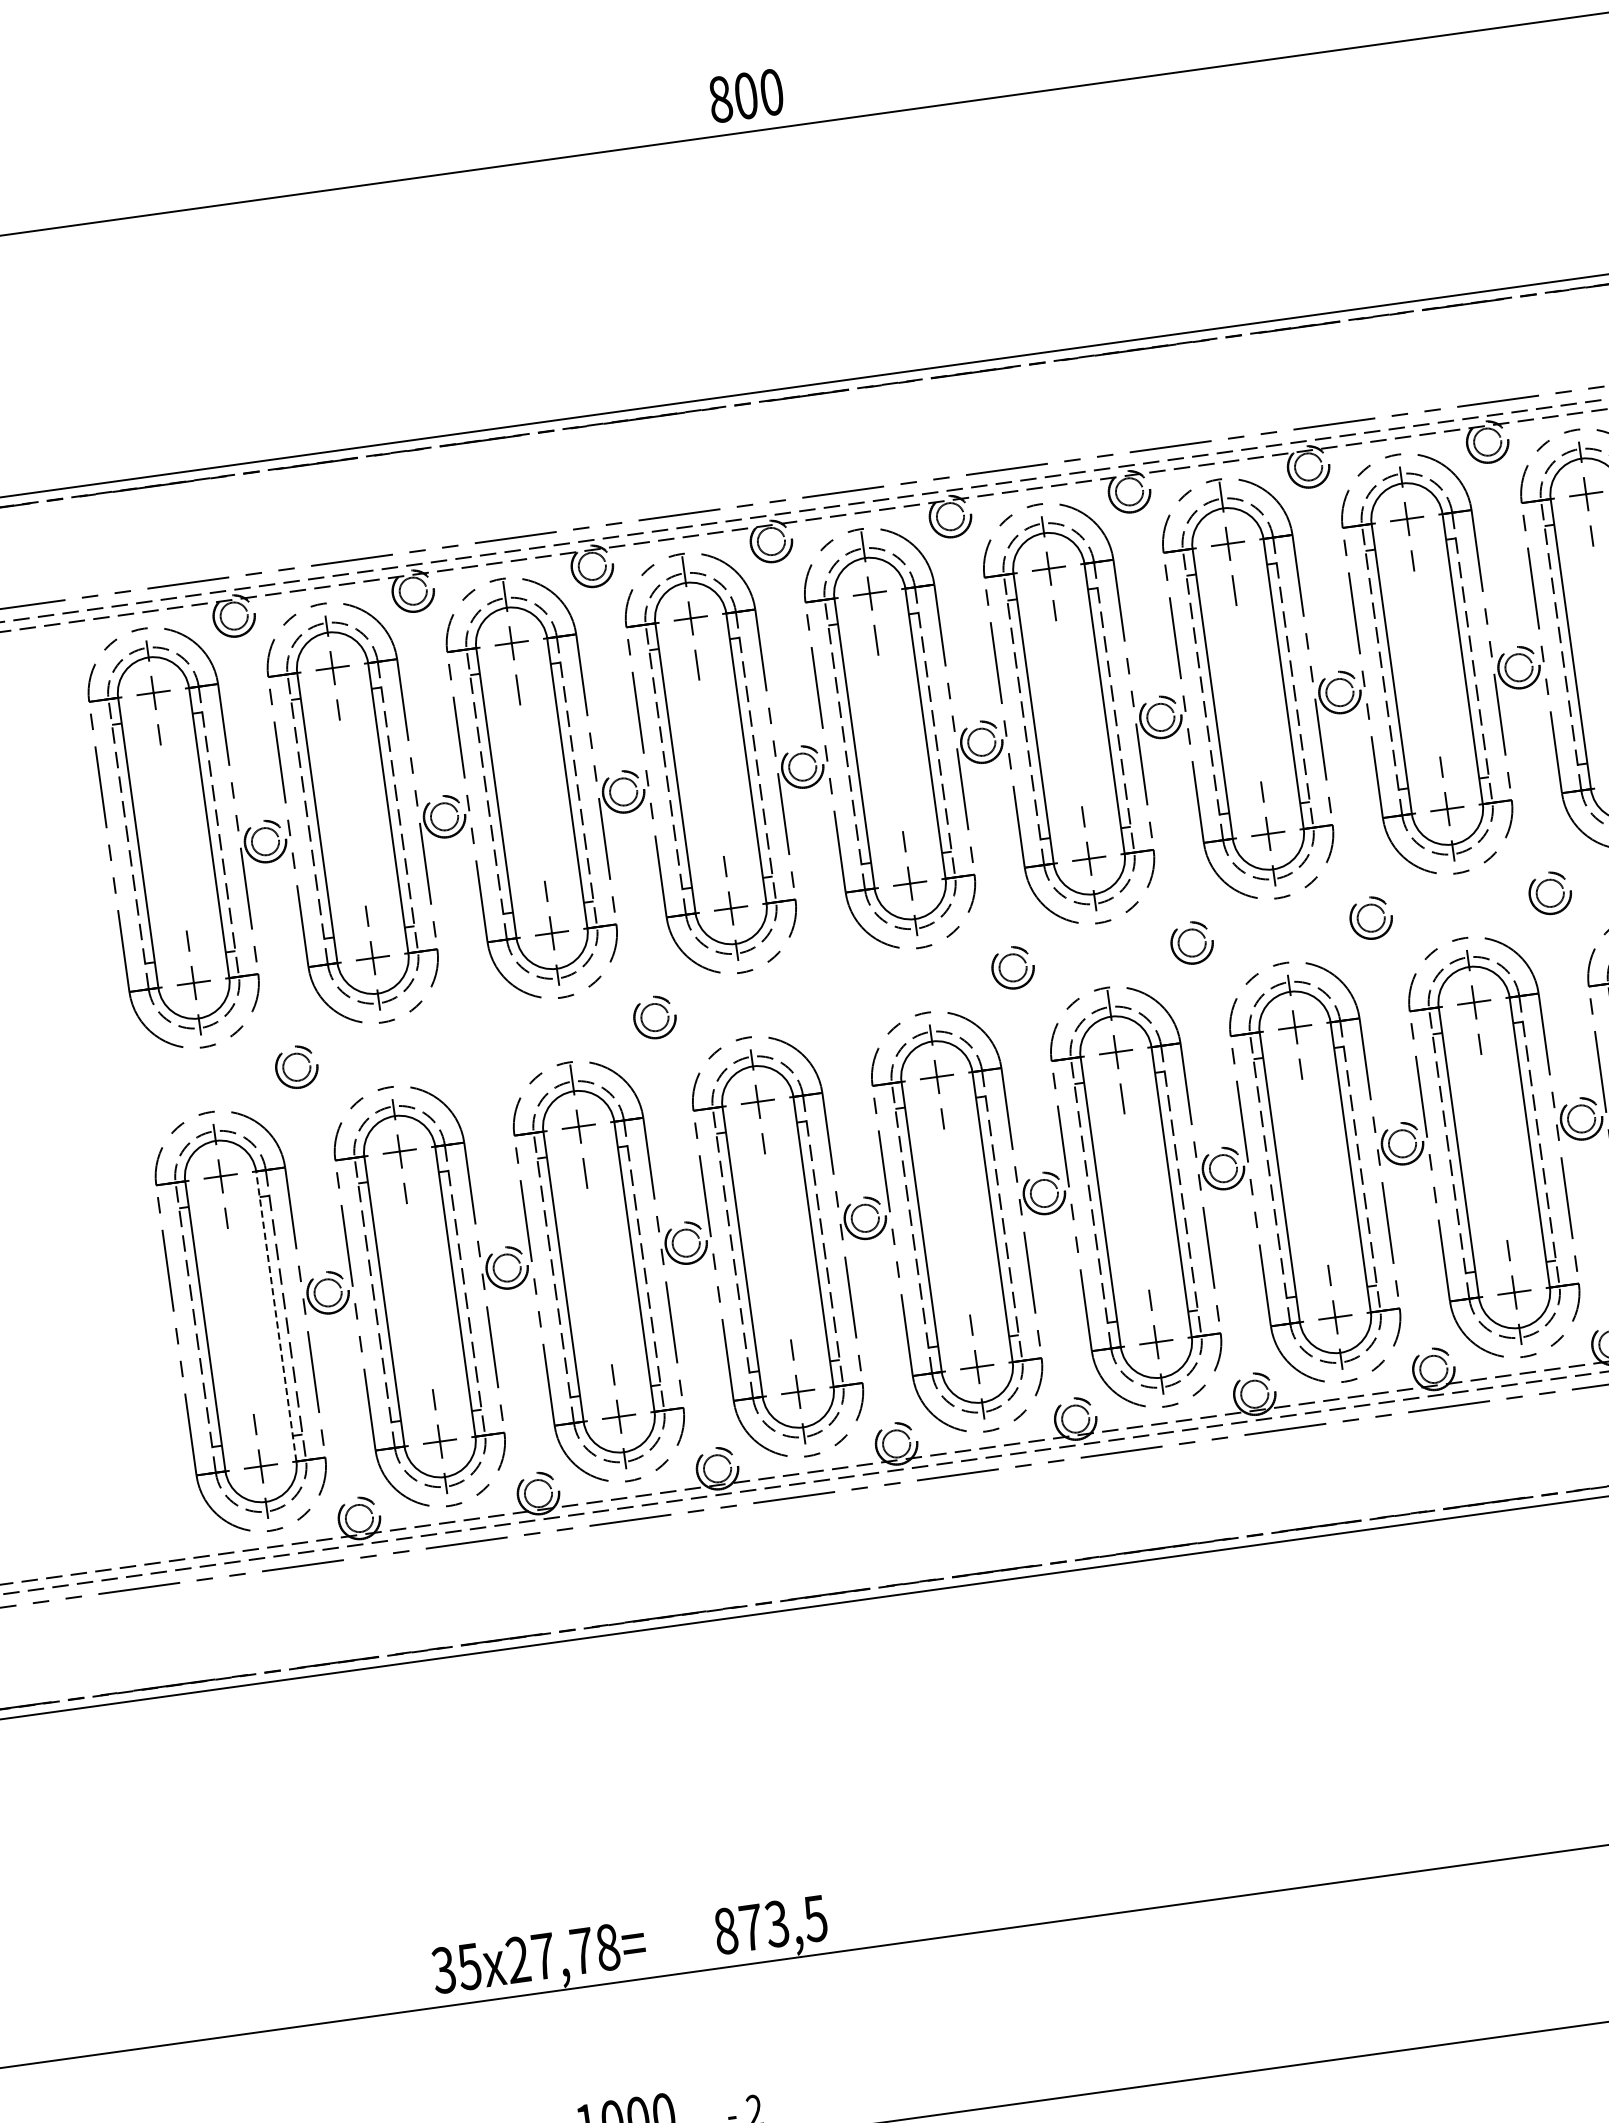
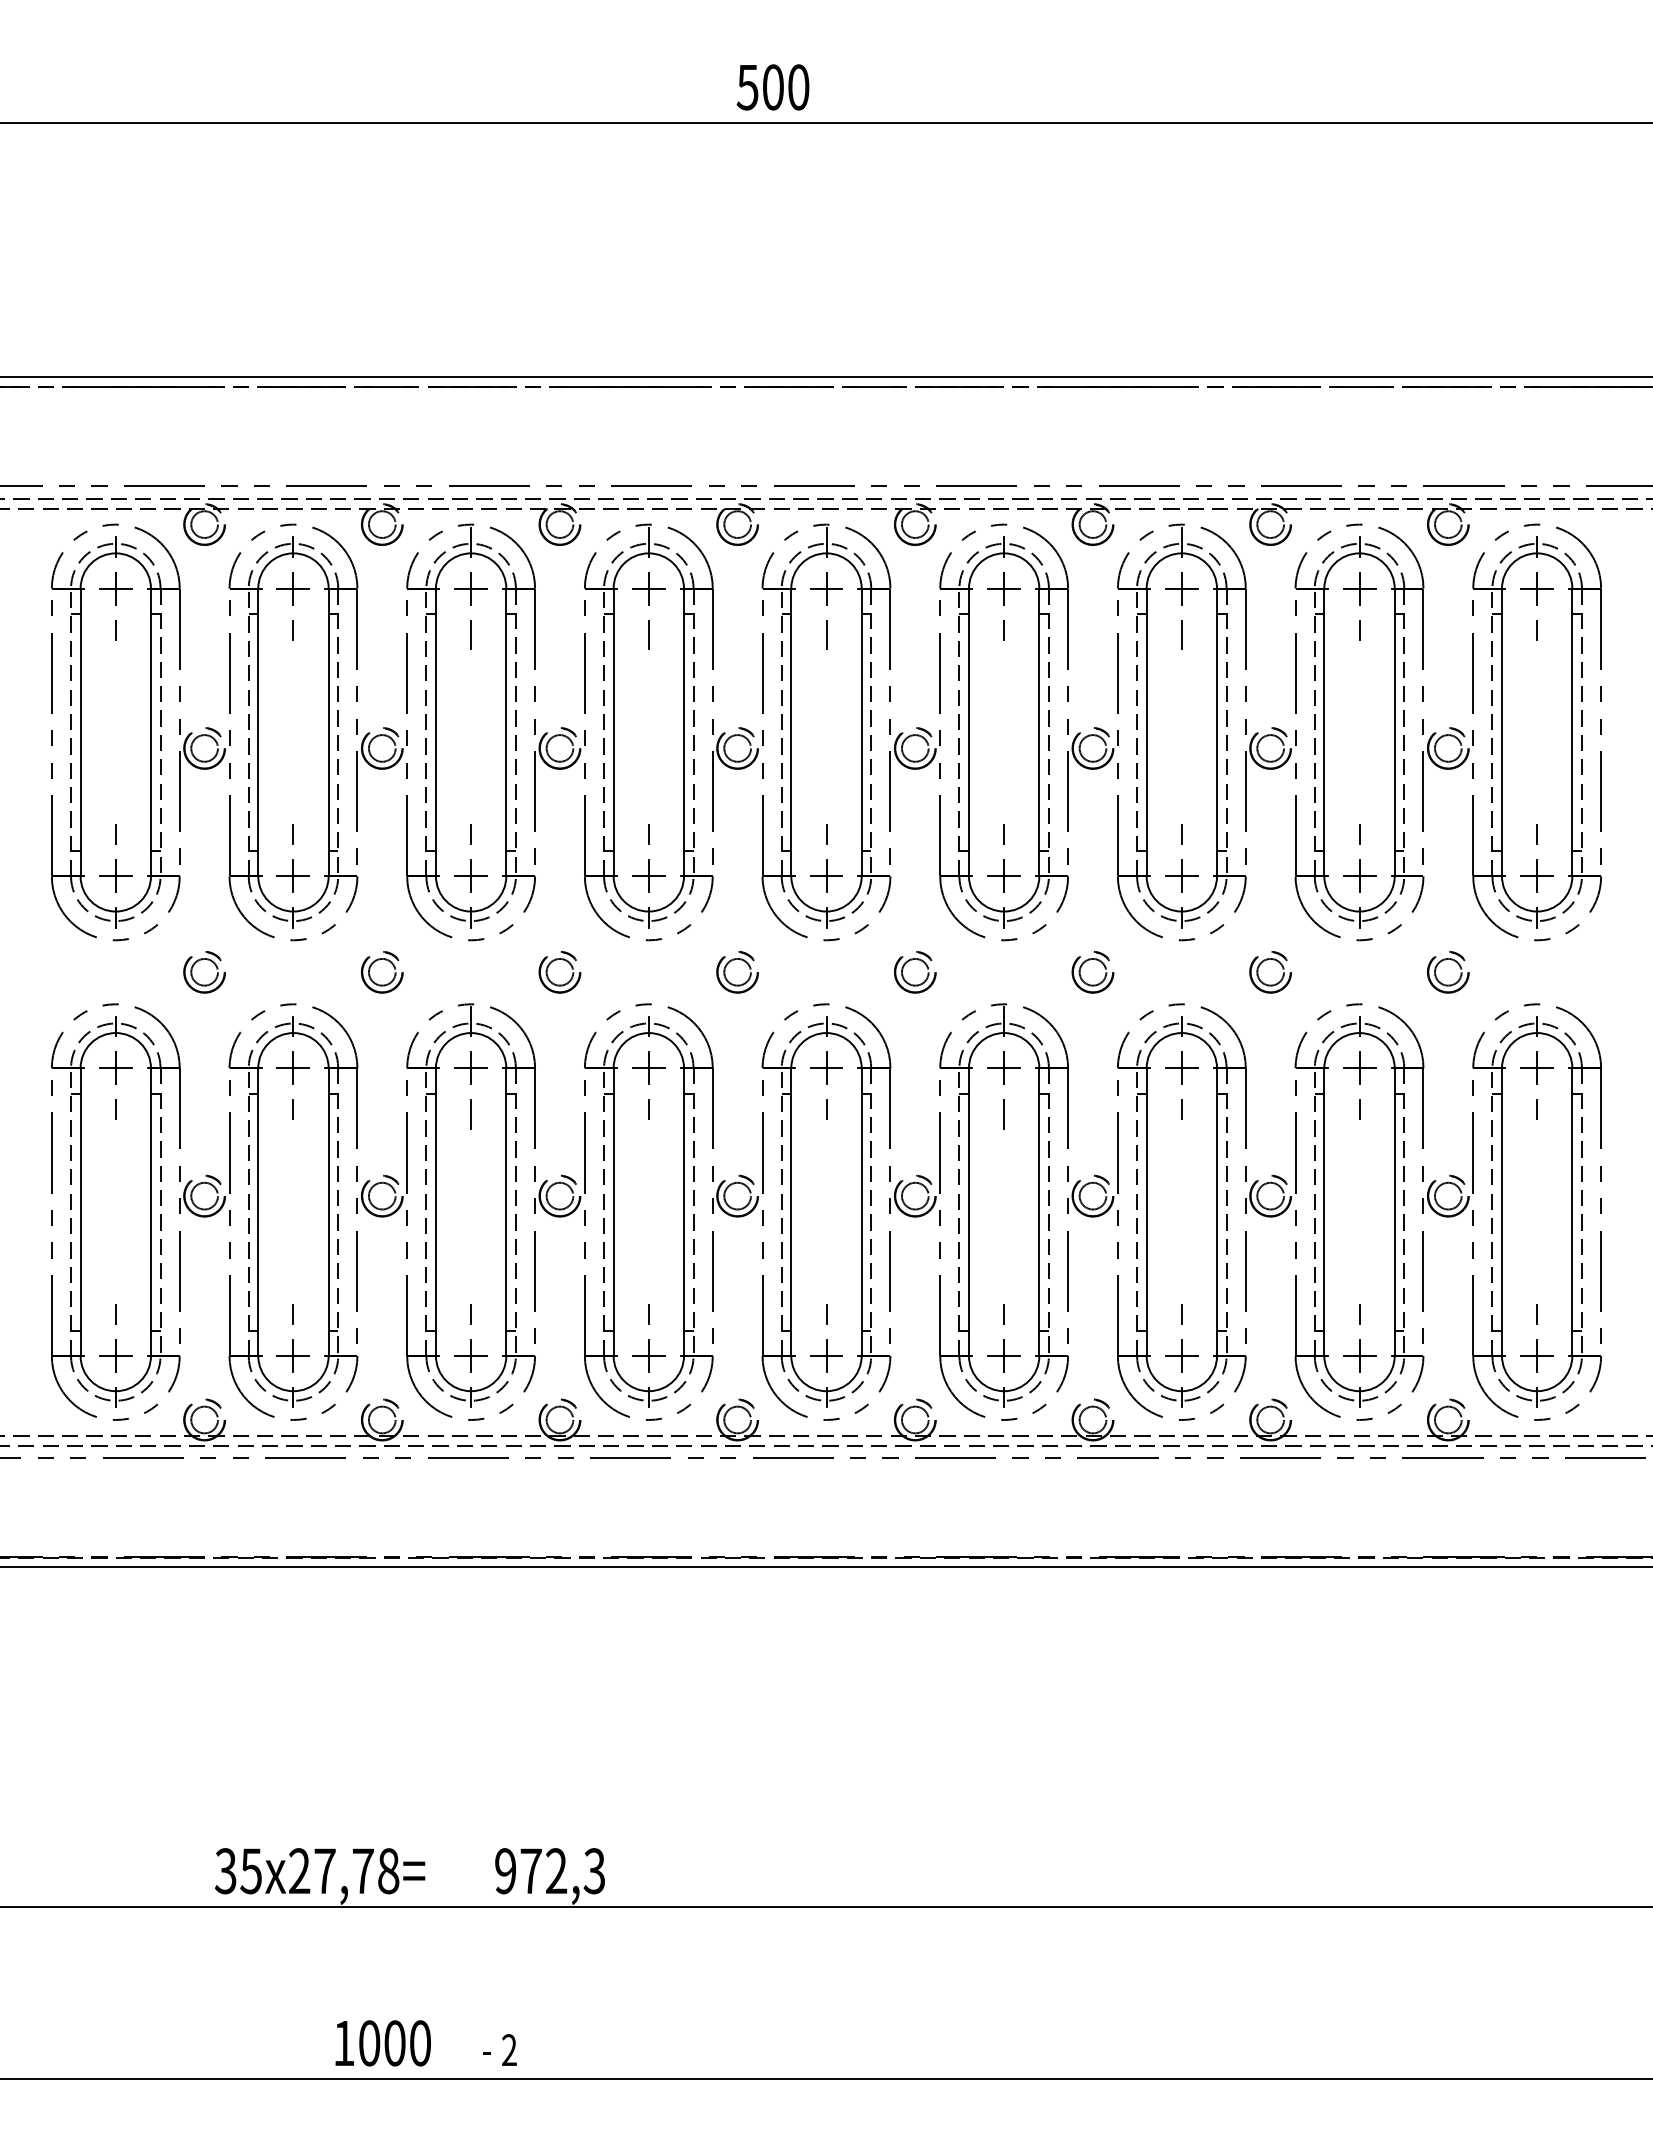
text: (720, 99) -> (747, 87), 800 -> 500
part: (821, 994) -> (725, 972), added
part: (488, 1040) -> (394, 972), added
line: (275, 1316) -> (150, 1212), dashed -> solid
text: (771, 1925) -> (550, 1871), 873,5 -> 972,3

